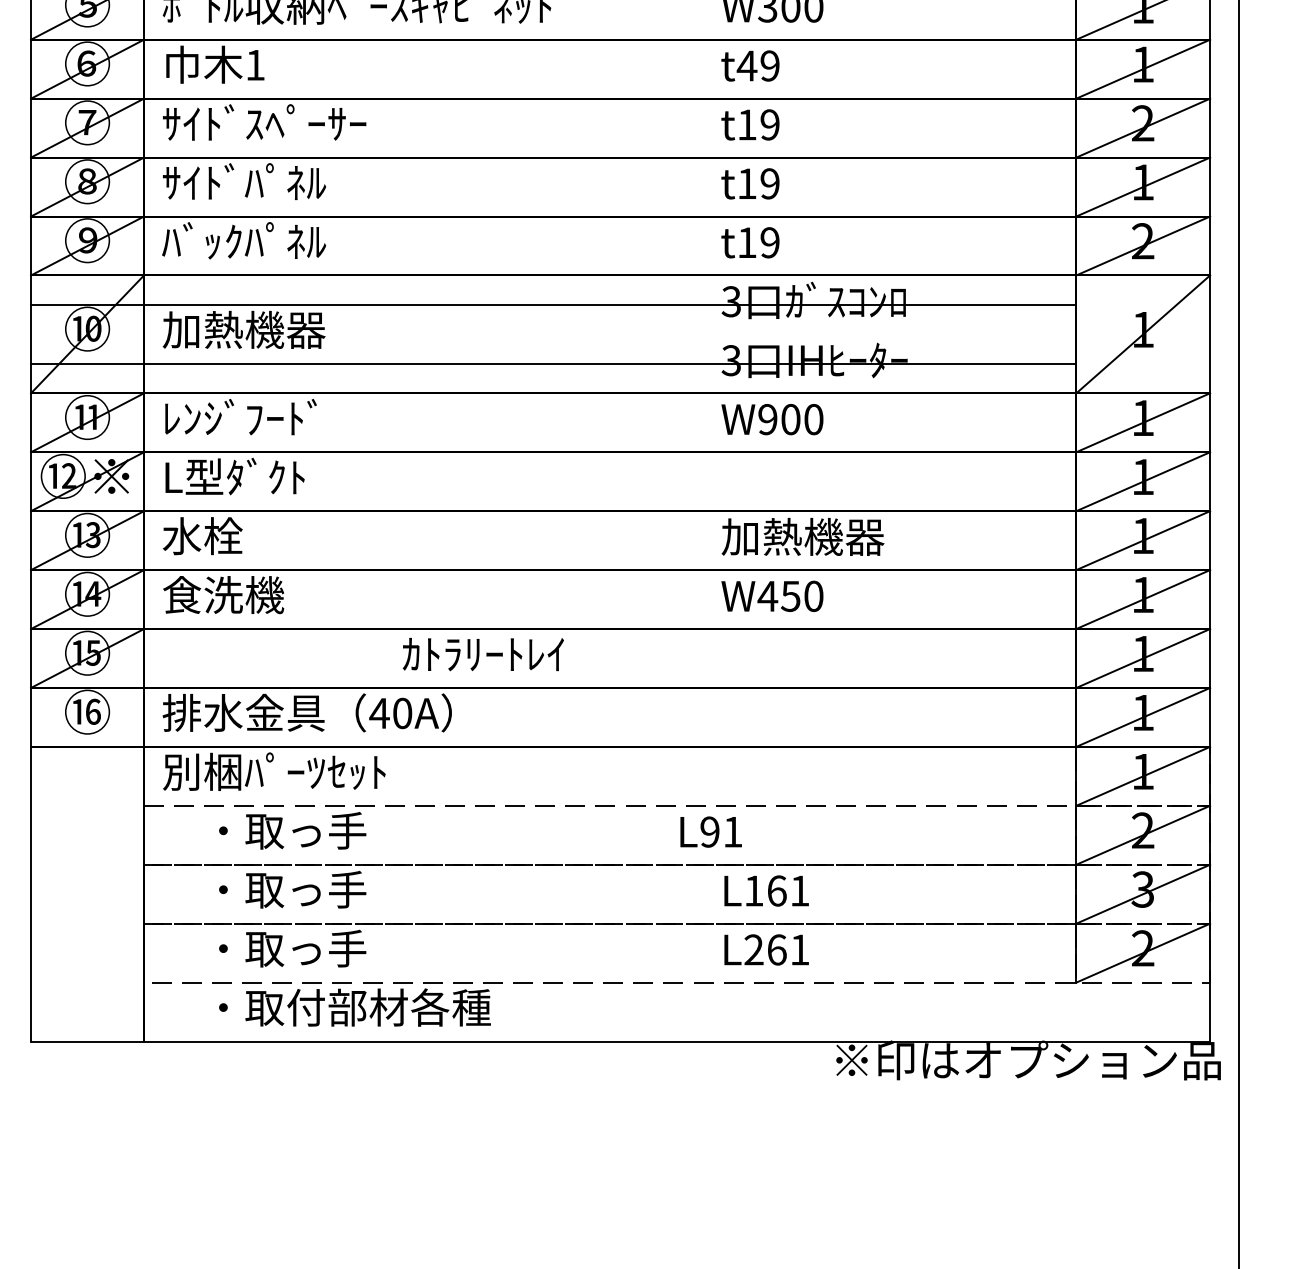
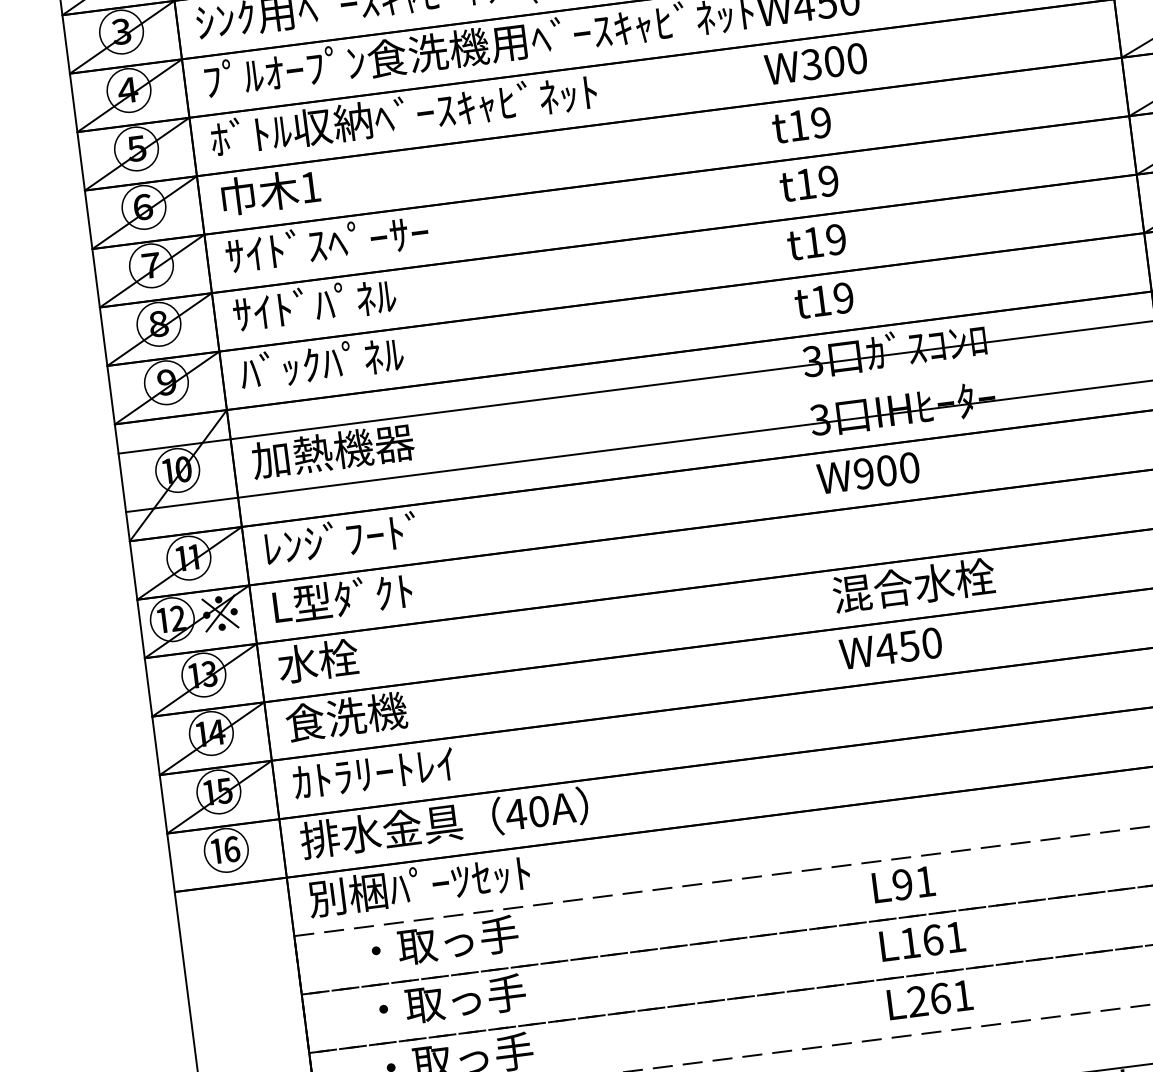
text: (746, 65) -> (797, 125), t49 -> t19
text: (802, 536) -> (913, 585), 加熱機器 -> 混合水栓
text: (482, 654) -> (372, 773), moved
text: (710, 831) -> (903, 884), moved

